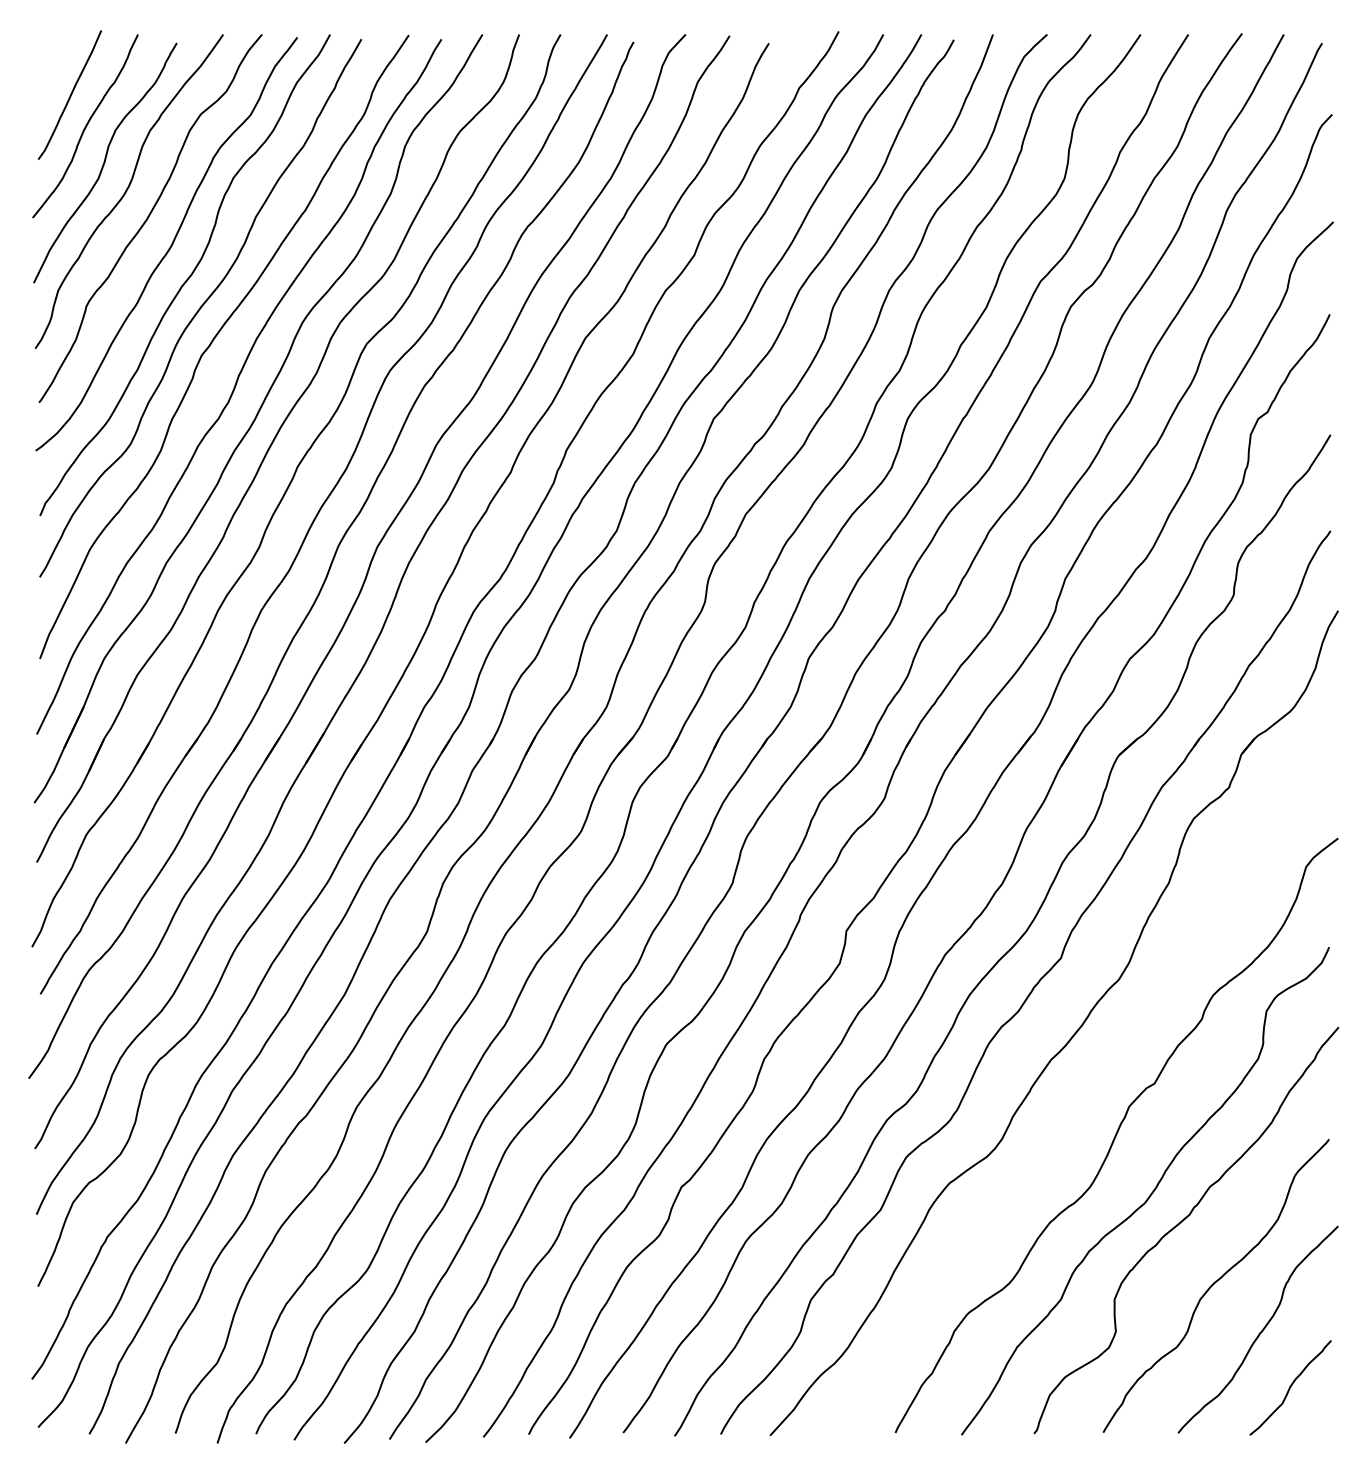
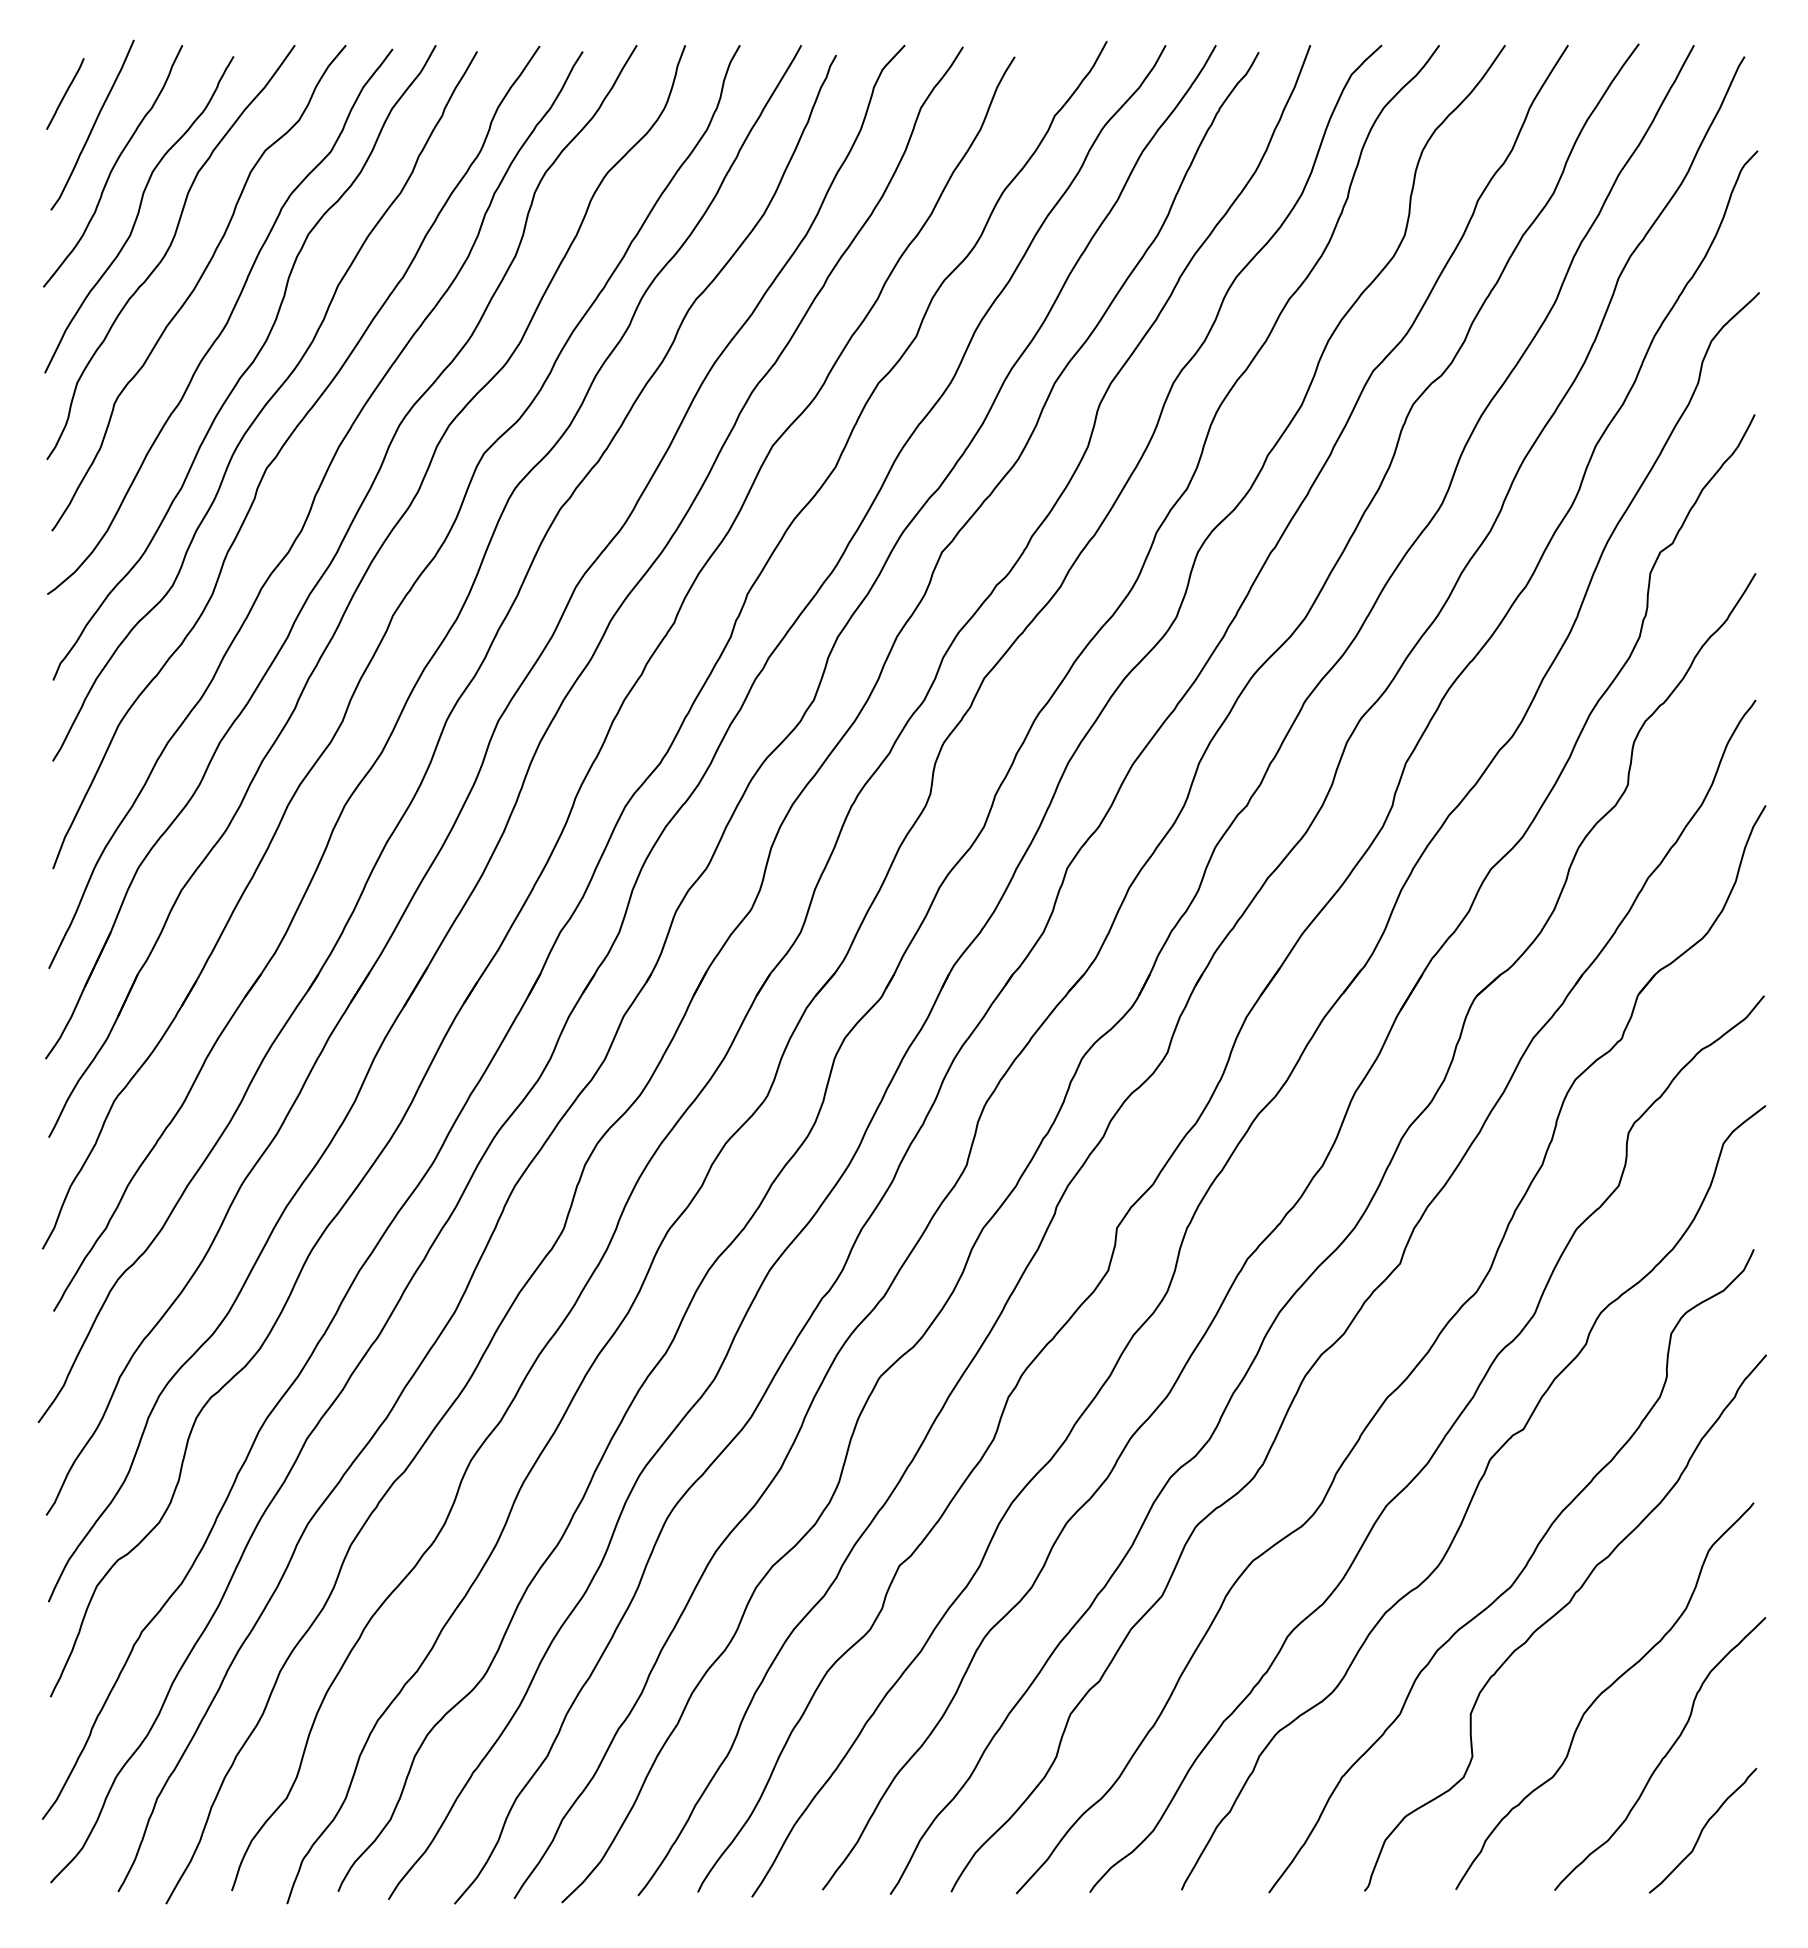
line: (49, 71) -> (65, 93), added
curve: (1087, 1099) -> (1434, 1450), added

